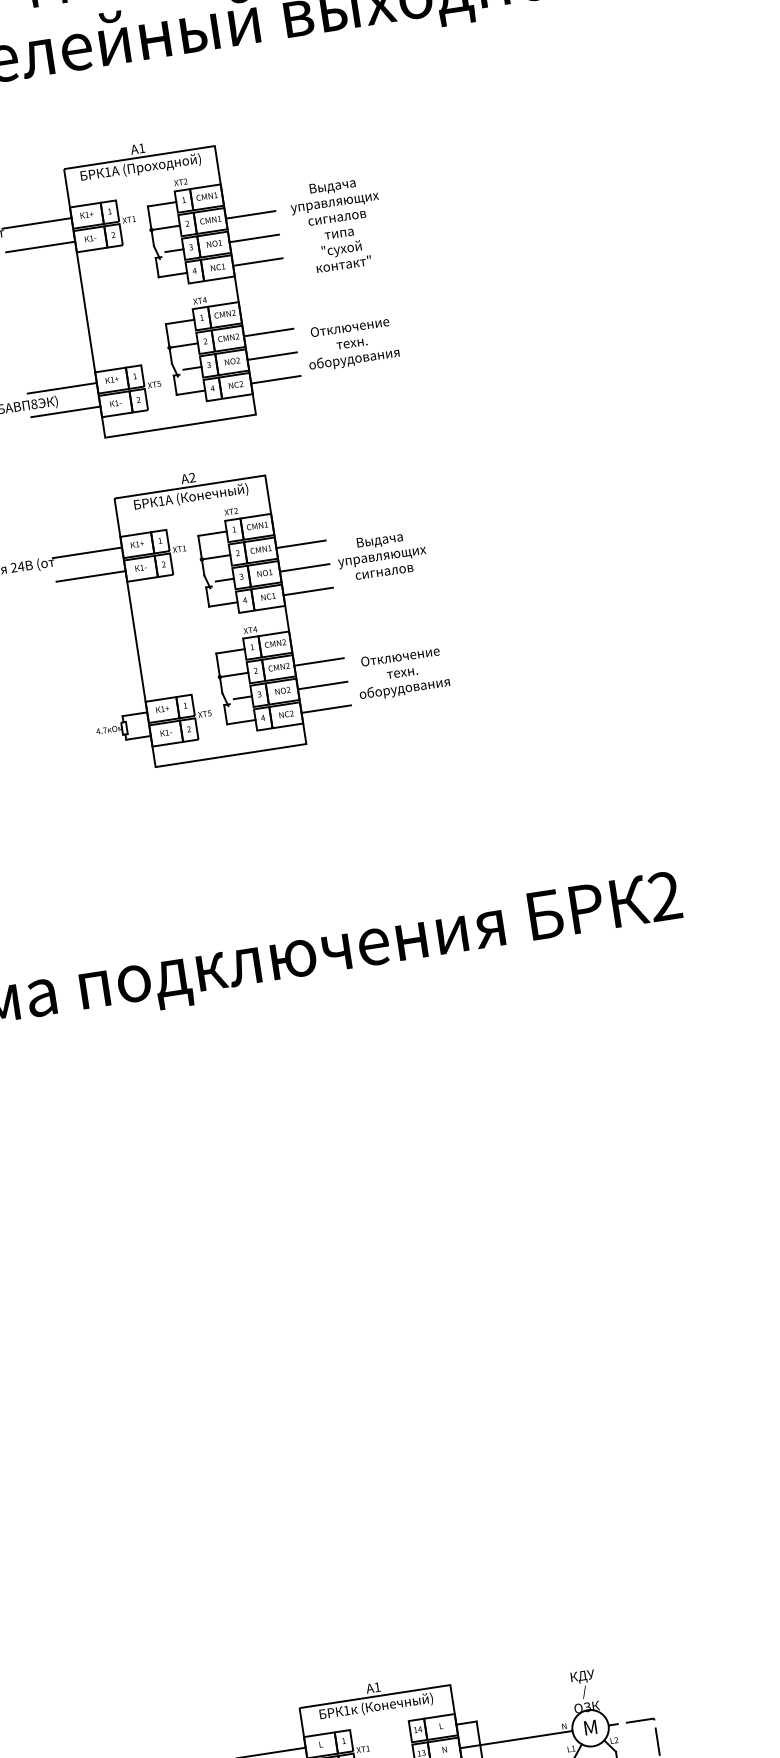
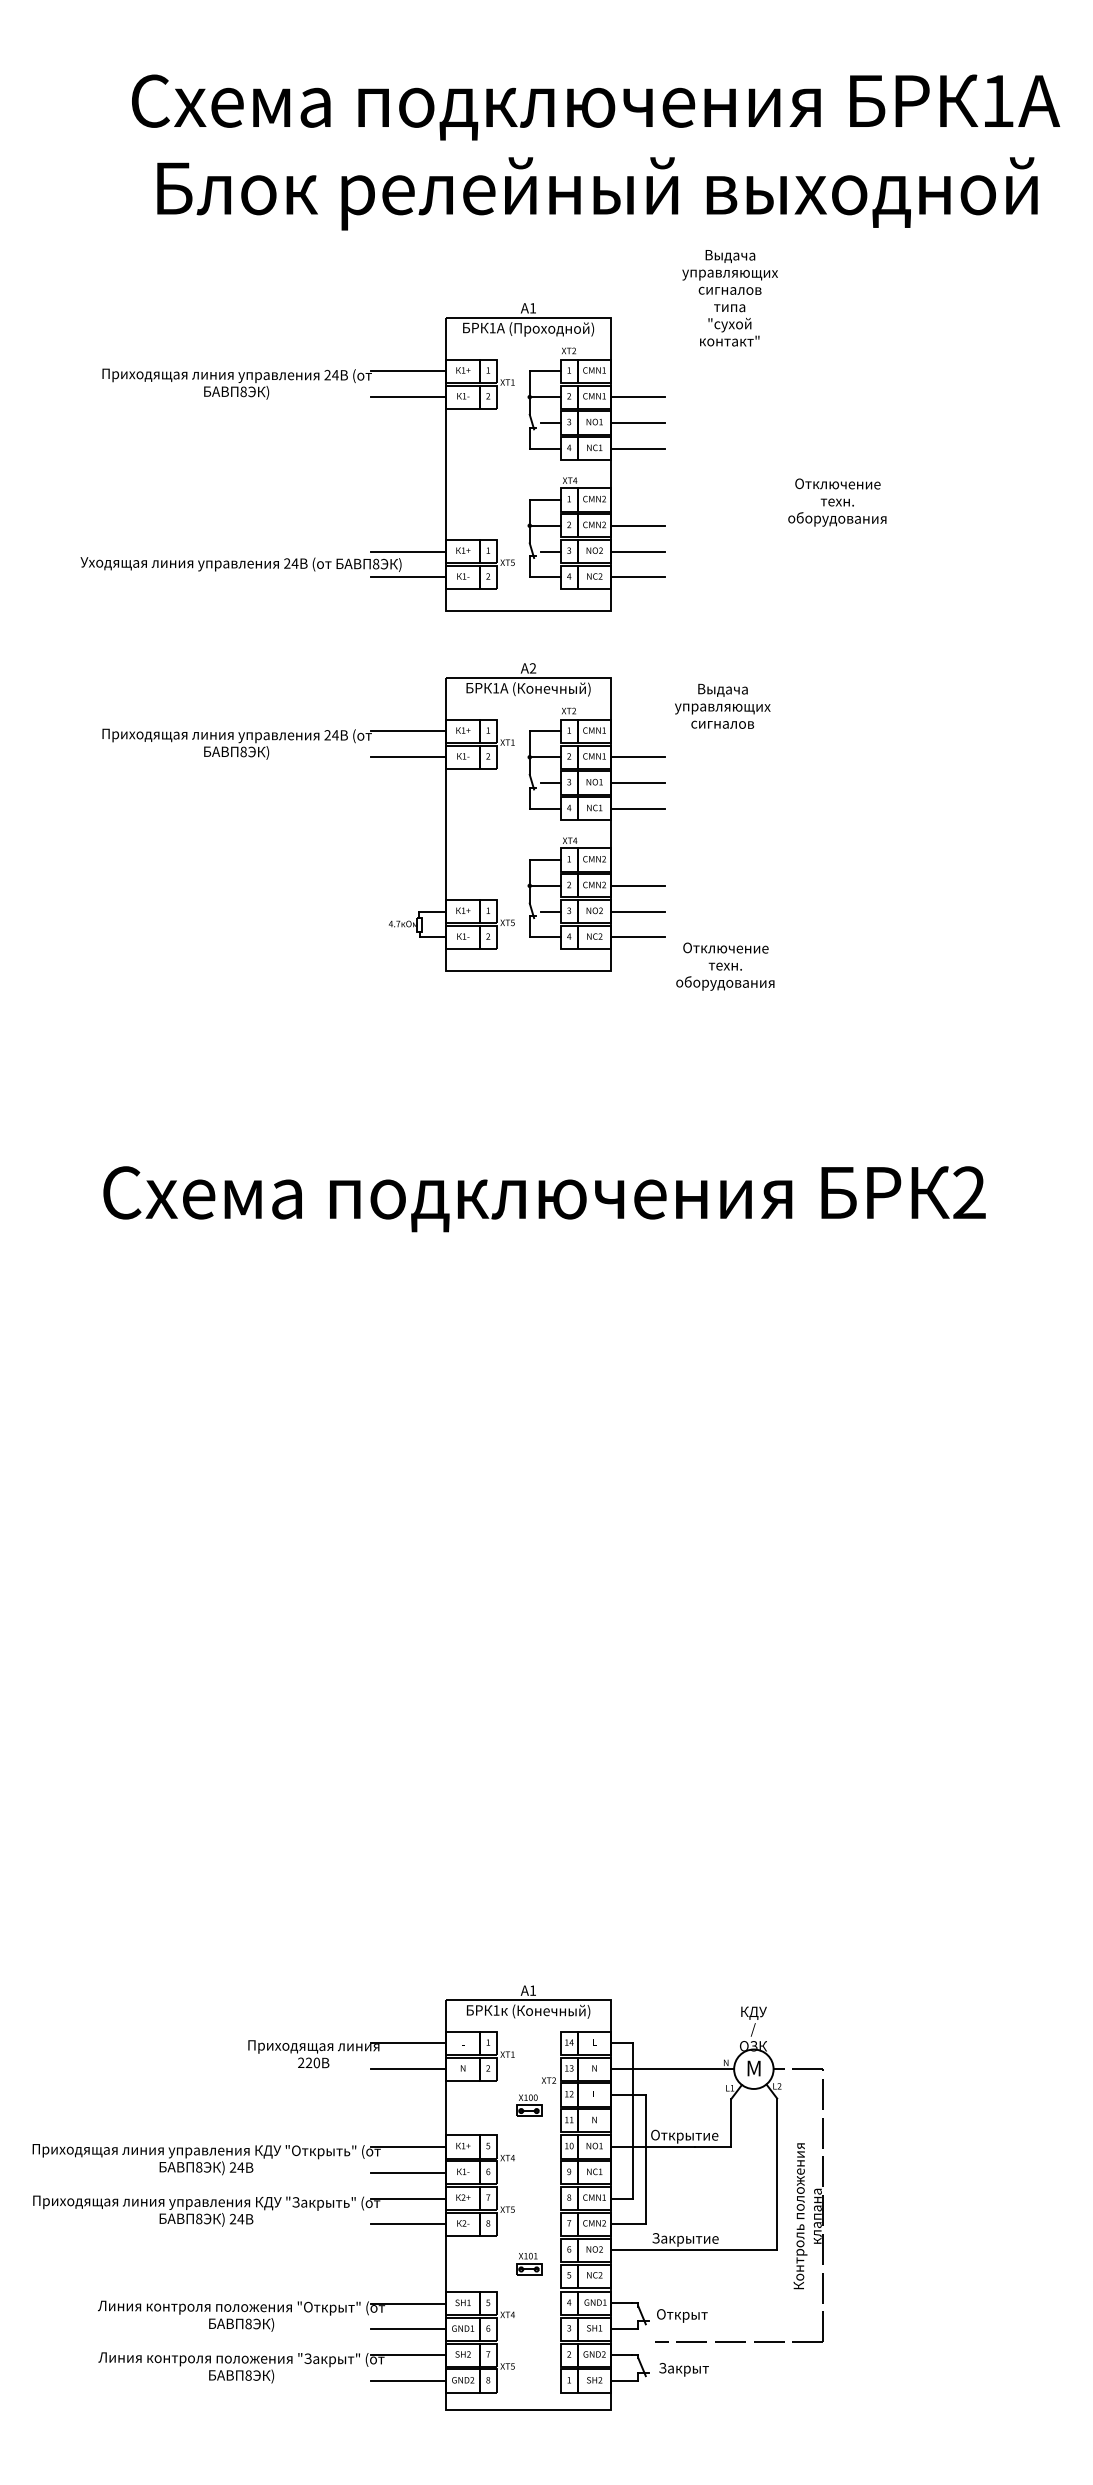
text: (337, 225) -> (729, 298), moved
text: (352, 343) -> (837, 502), moved
text: (381, 554) -> (722, 705), moved
text: (402, 673) -> (725, 966), moved

